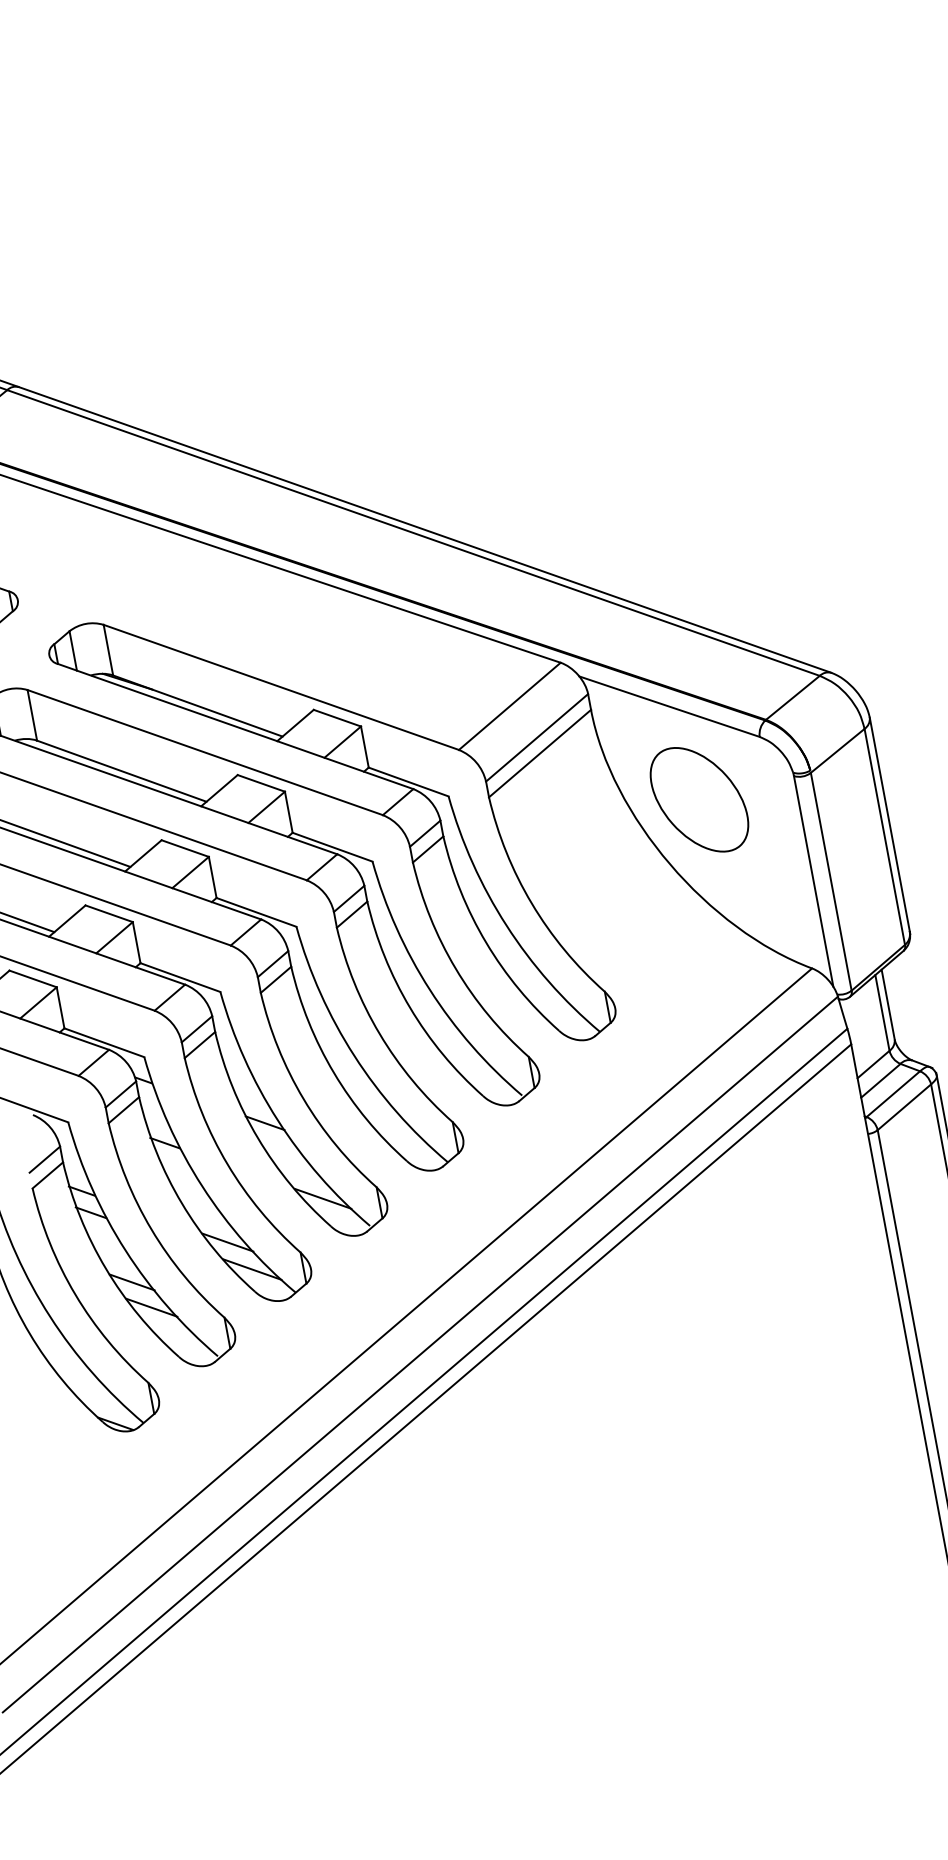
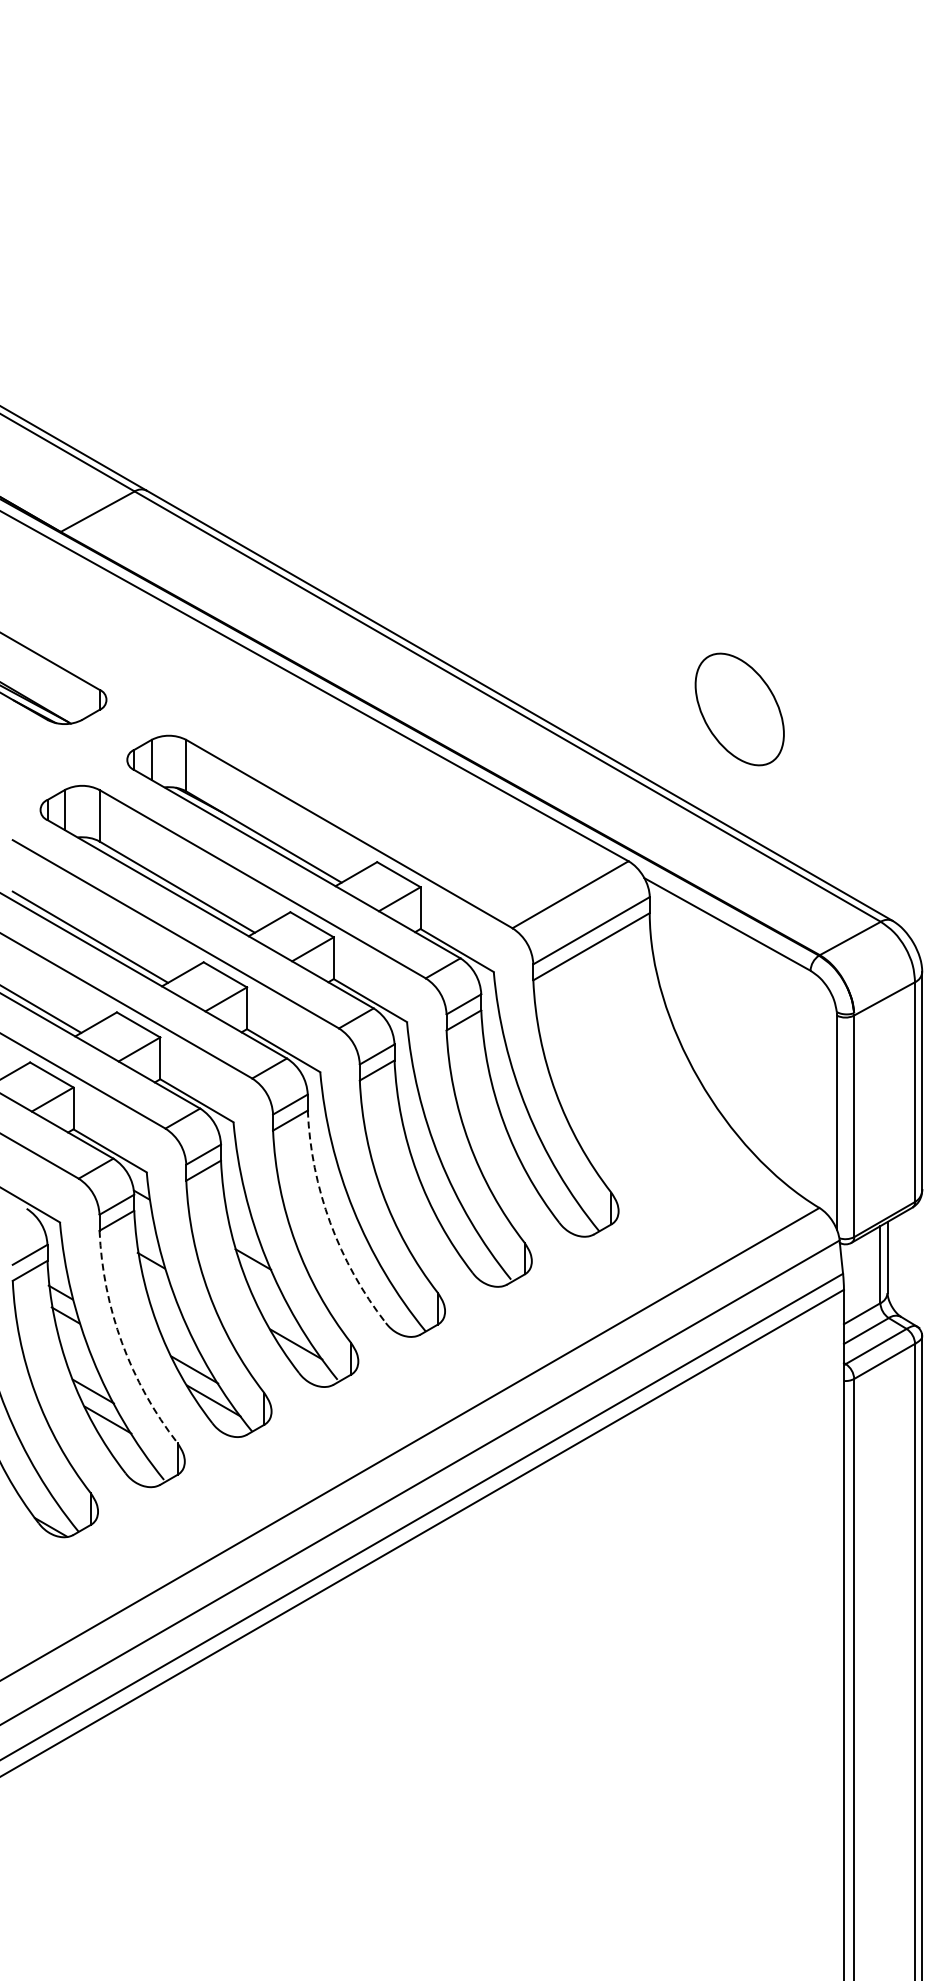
part: (699, 799) -> (739, 709), moved
arc: (334, 1072) -> (330, 1222), solid -> dashed
arc: (151, 1229) -> (122, 1343), solid -> dashed

